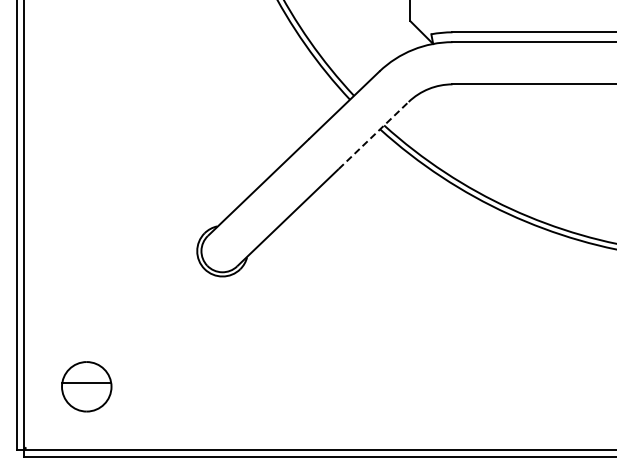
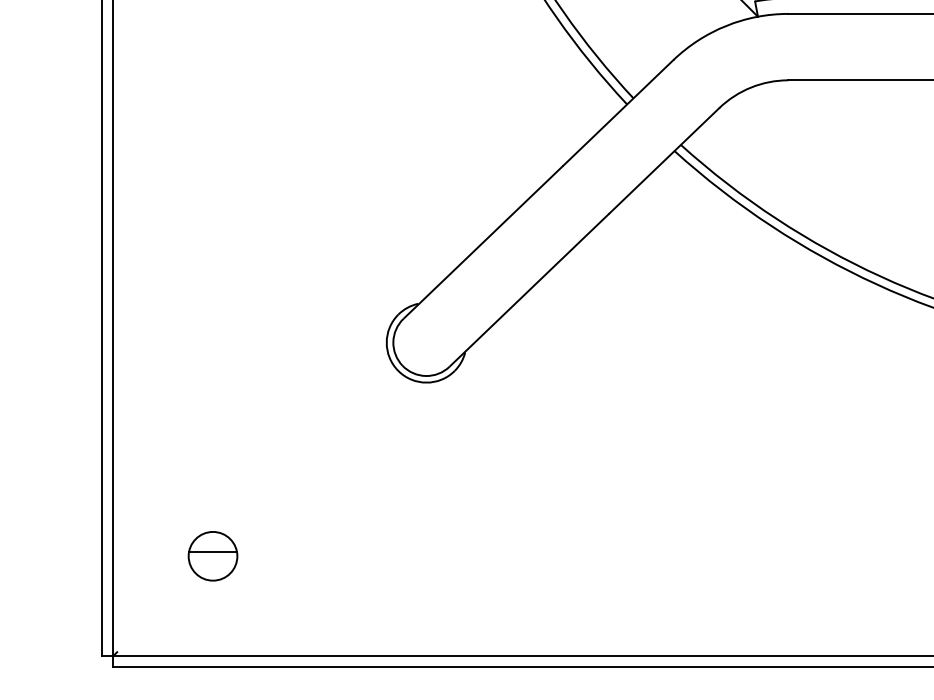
line: (374, 135) -> (665, 160), dashed -> solid
part: (86, 386) -> (212, 555), size x0.62

